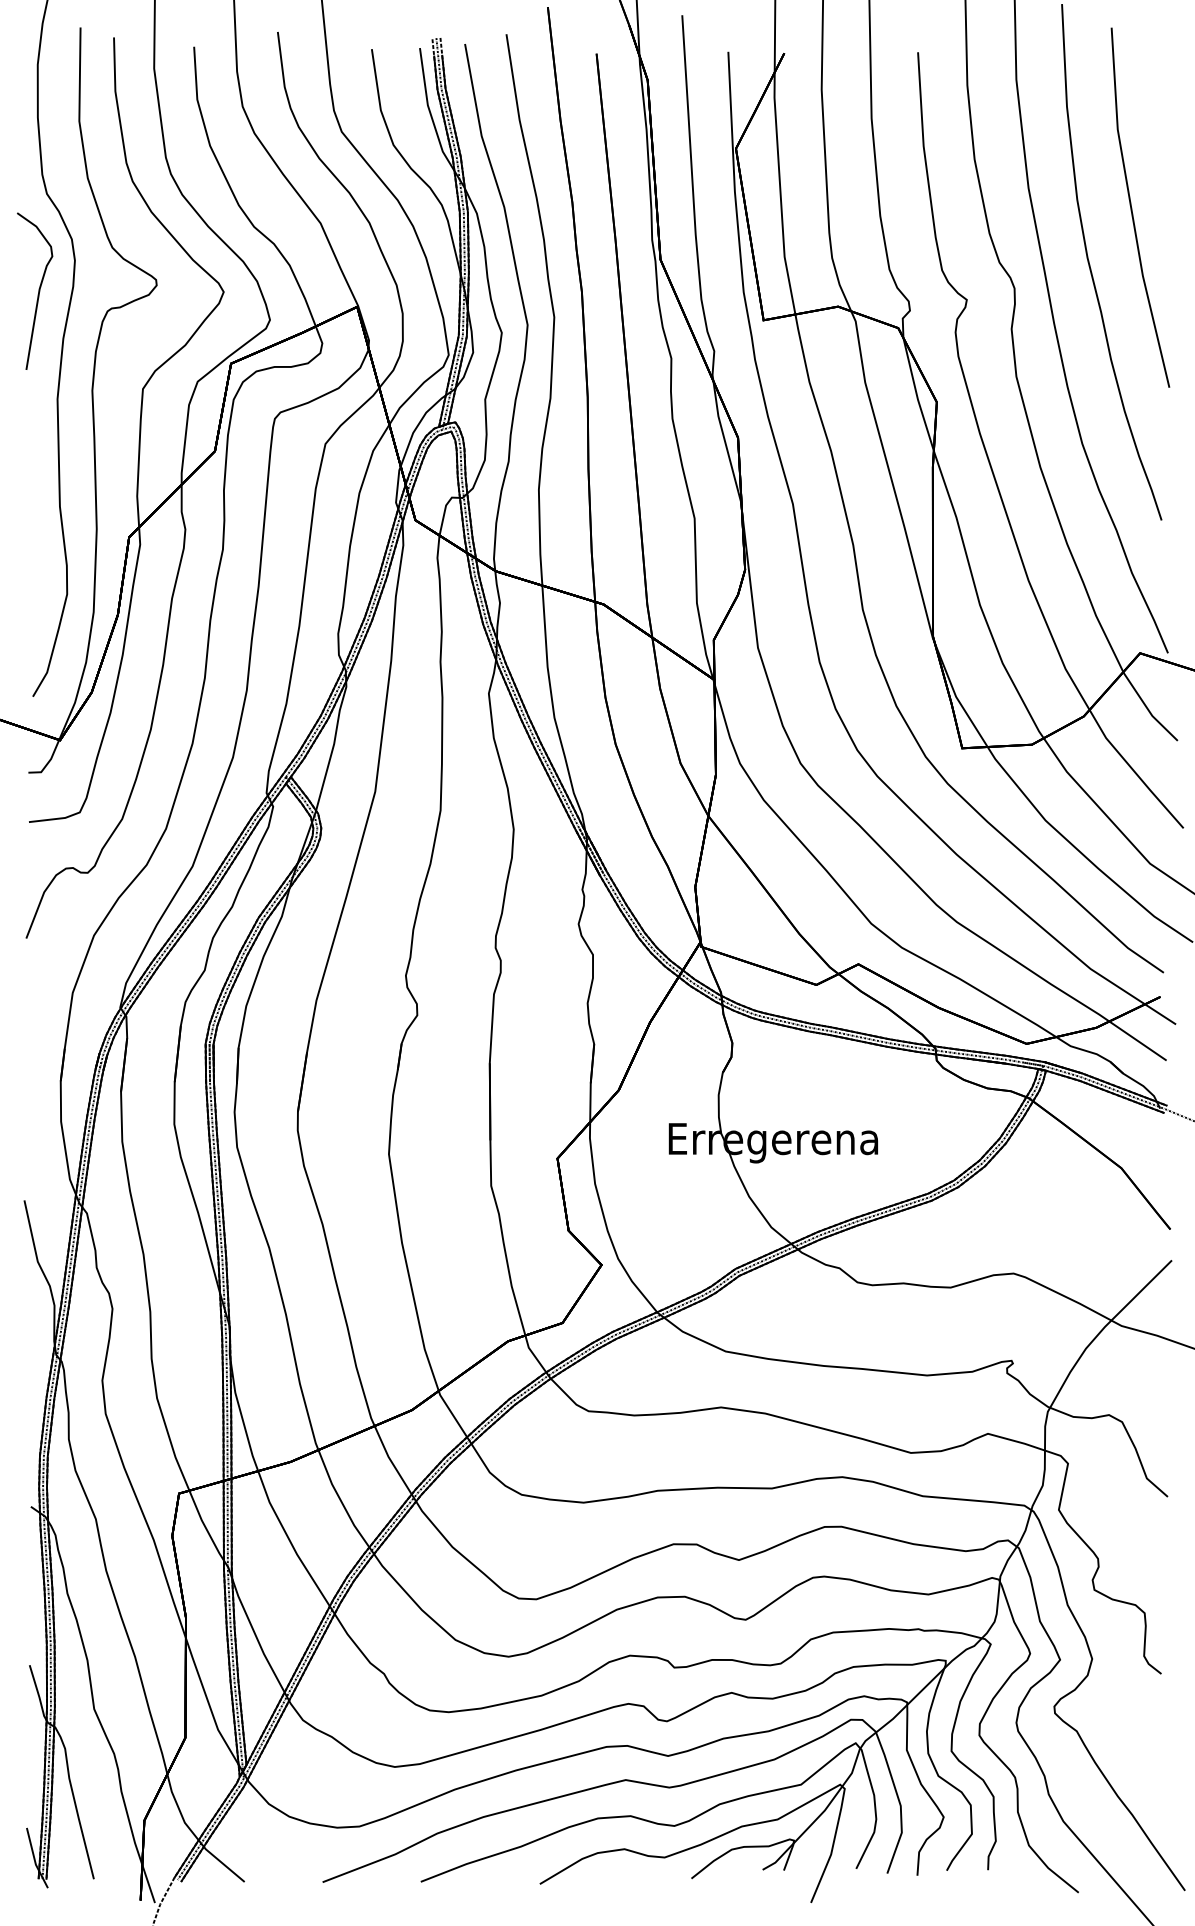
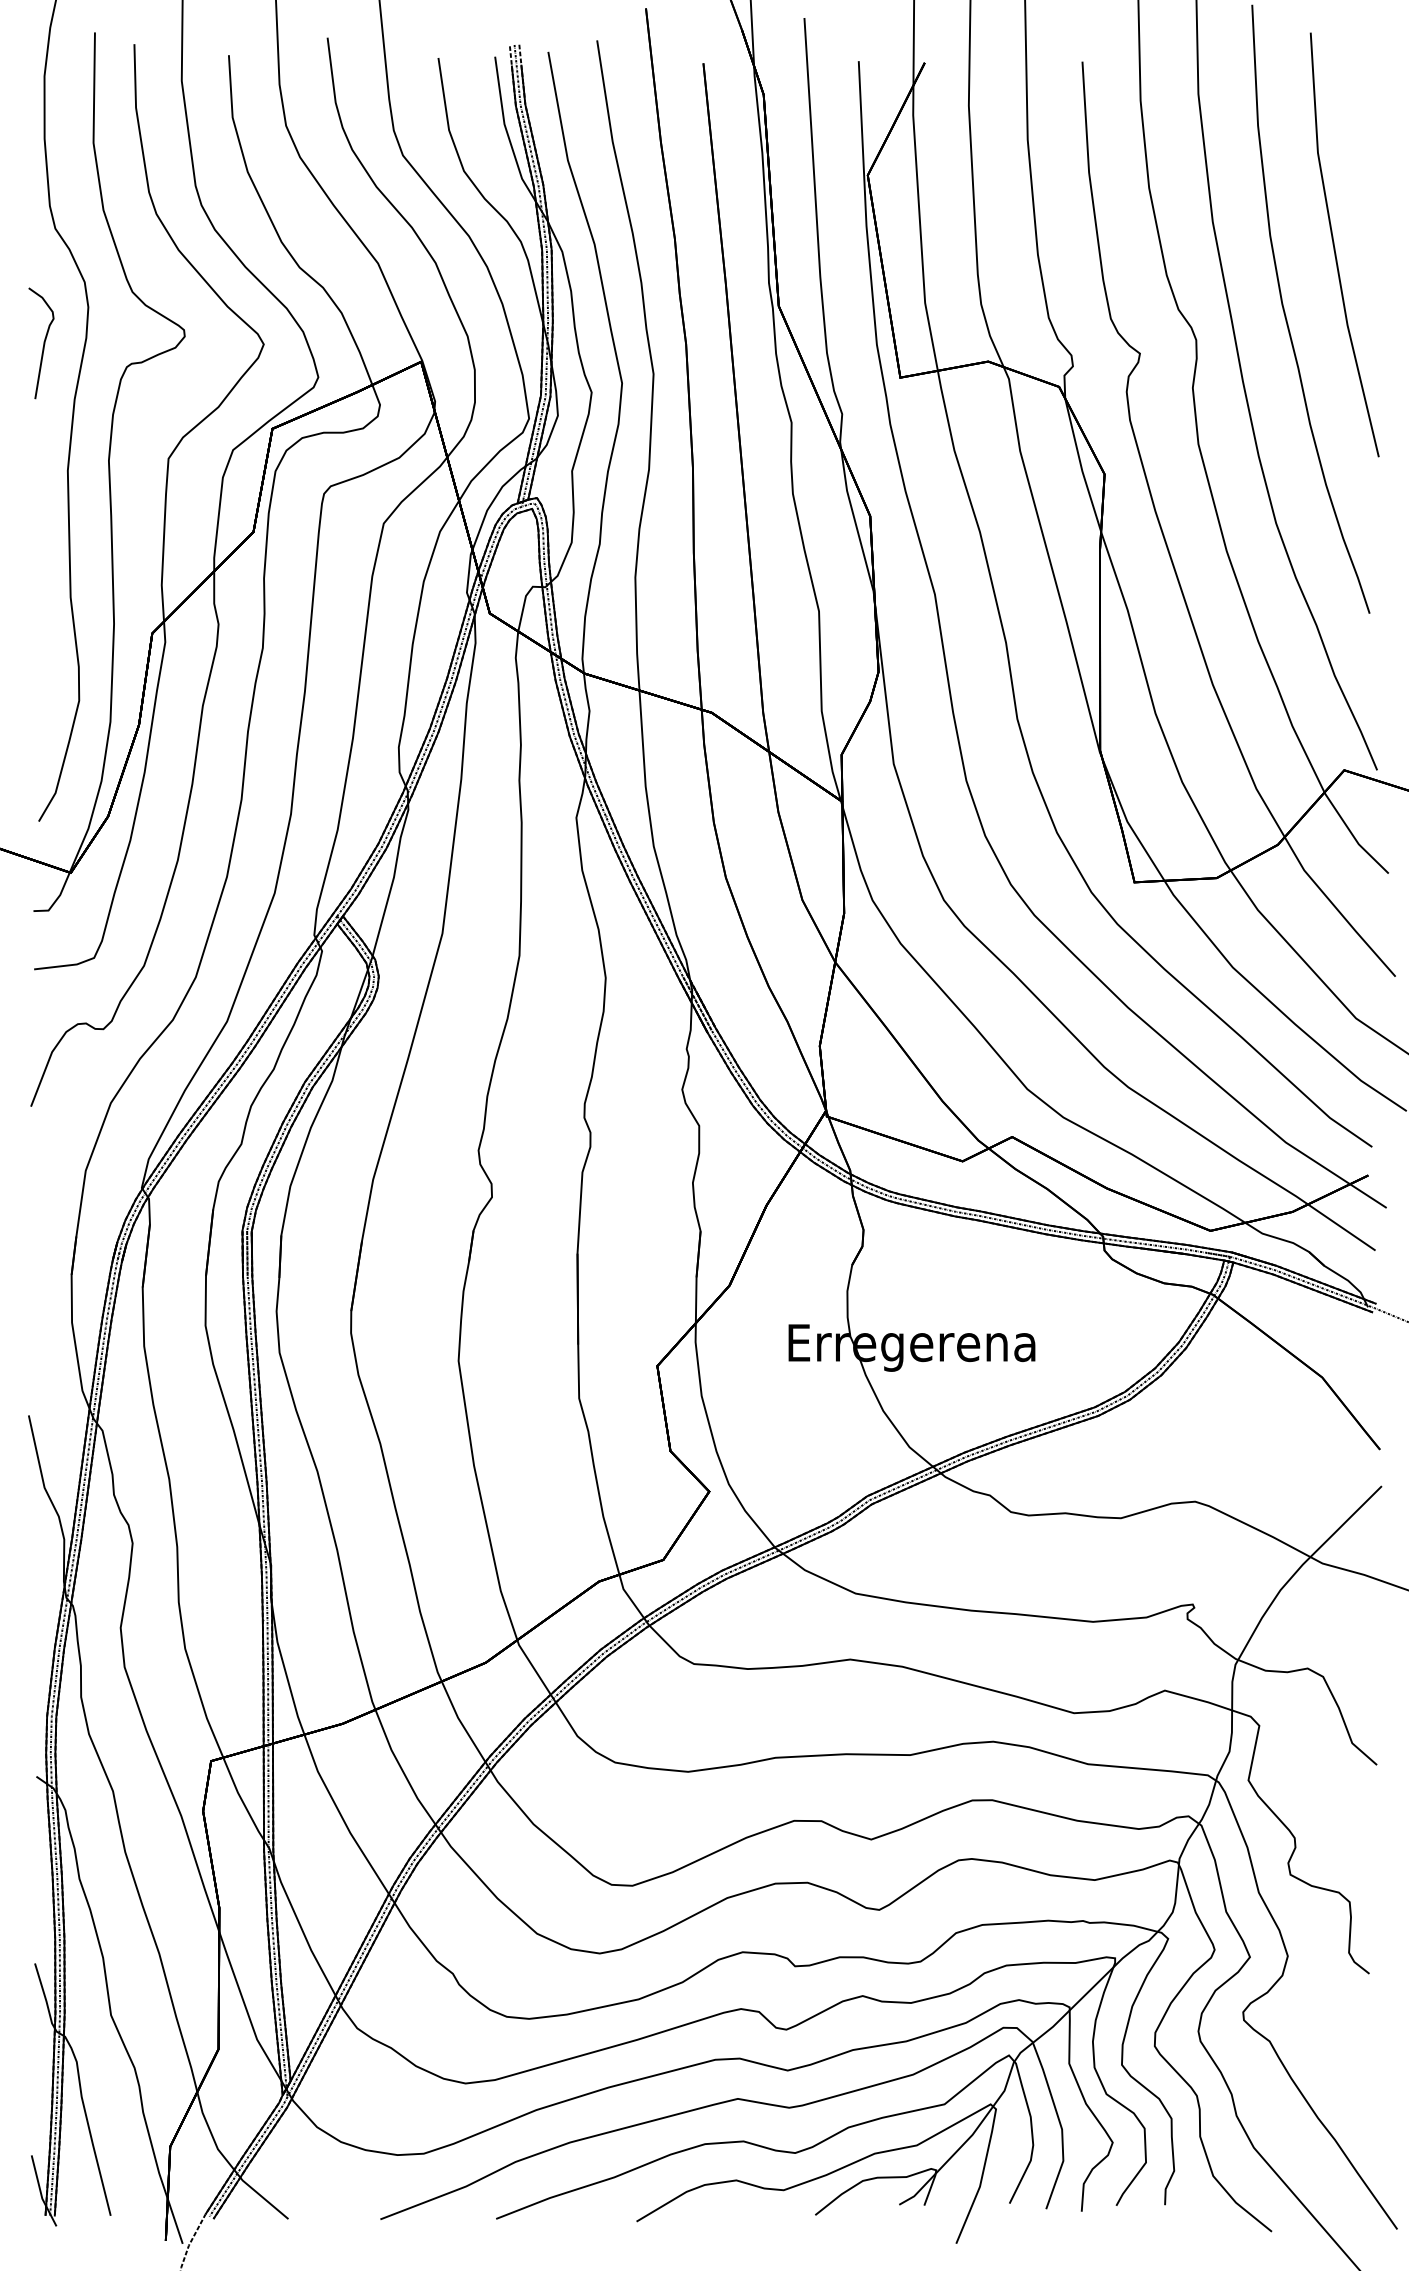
part: (35, 291) -> (41, 343), size x0.6

